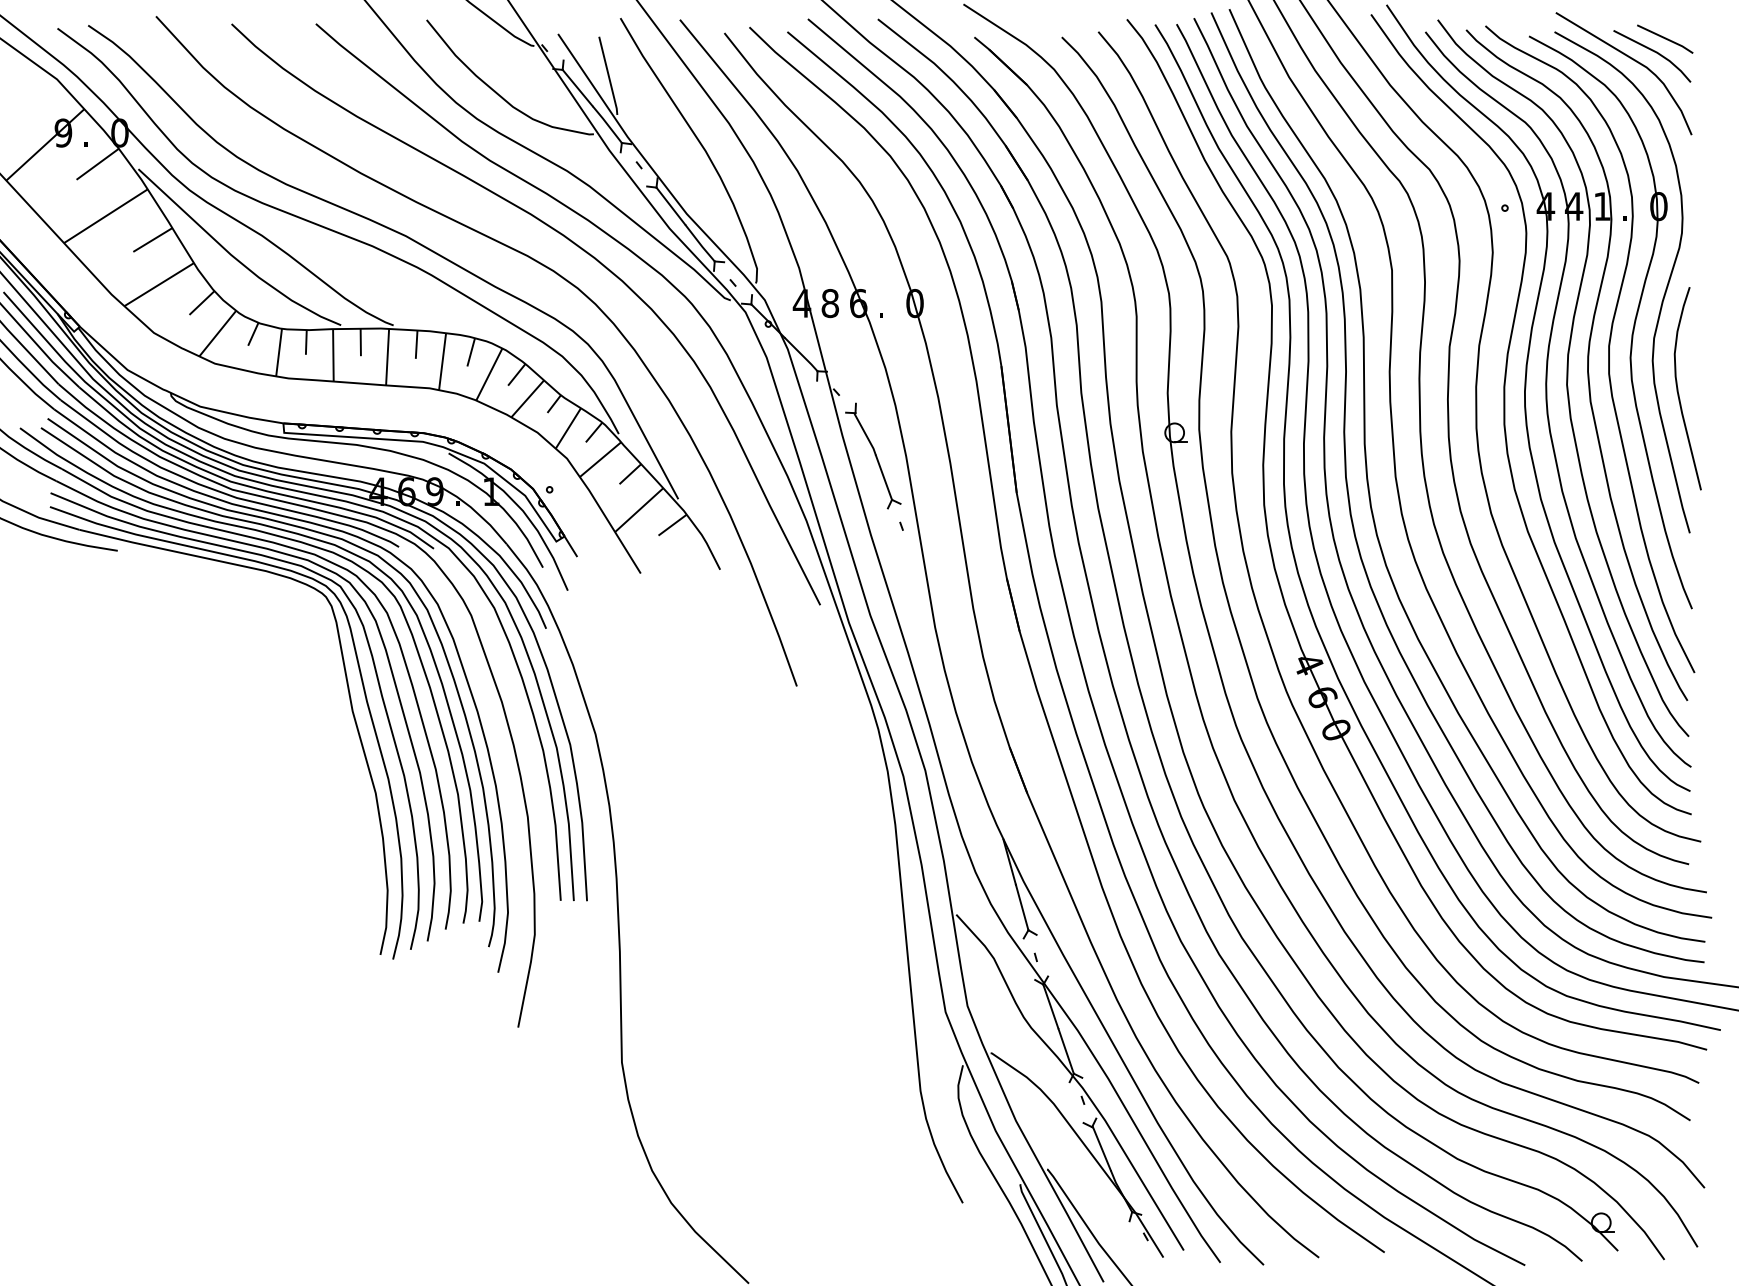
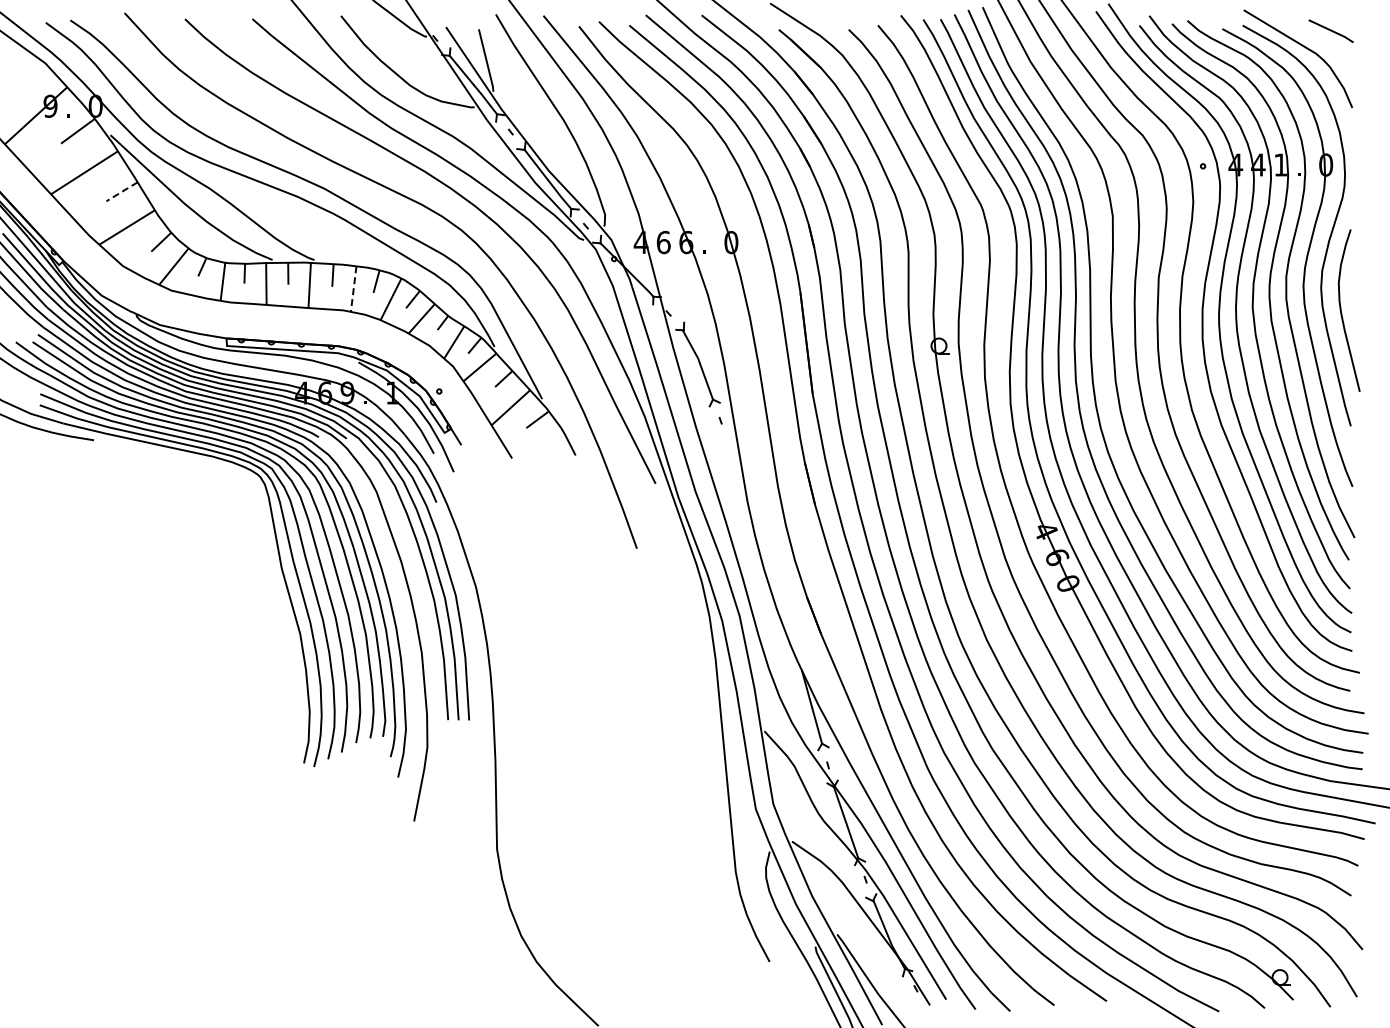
line: (1653, 51) -> (1321, 41), removed
line: (152, 240) -> (121, 192), solid -> dashed
text: (830, 303) -> (663, 242), 8 -> 6
line: (442, 362) -> (353, 289), solid -> dashed

